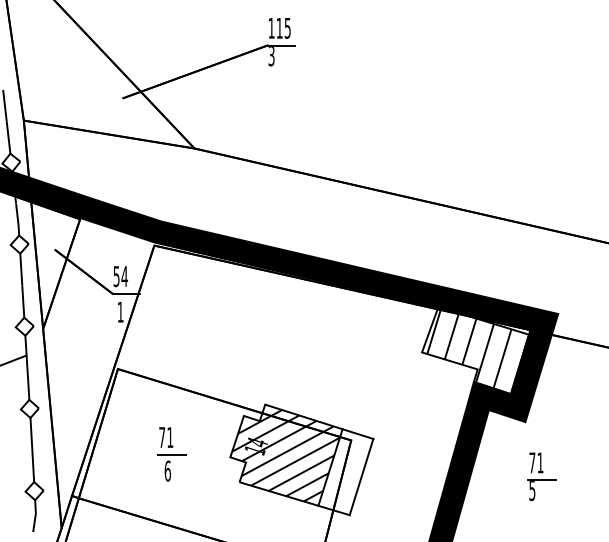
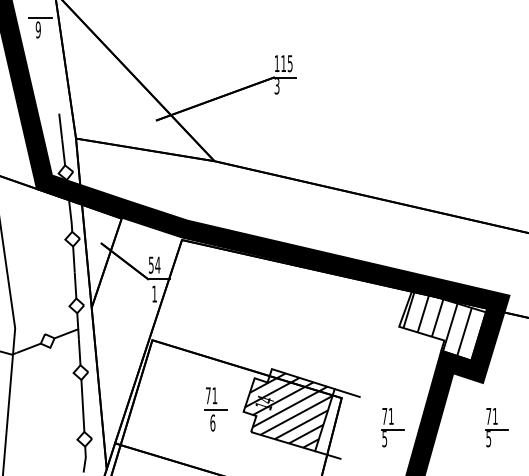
part: (171, 454) -> (215, 409), moved
line: (360, 476) -> (349, 427), removed
part: (413, 476) -> (392, 427), added

